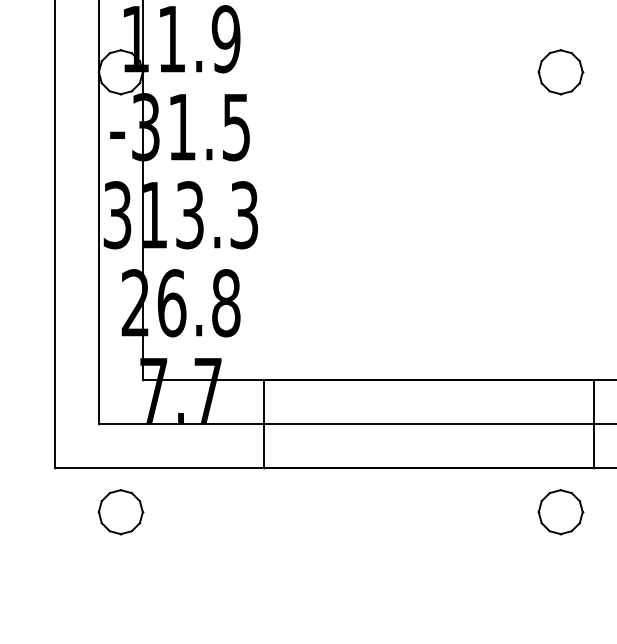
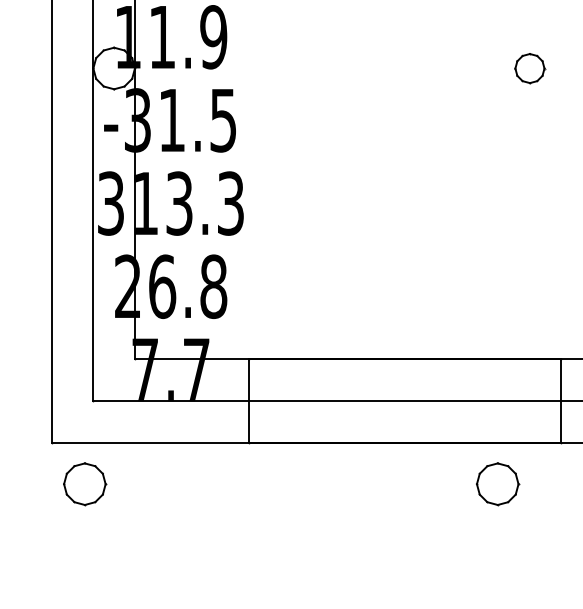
part: (560, 72) -> (529, 68), size x0.7
part: (120, 512) -> (84, 484), moved
part: (560, 512) -> (497, 484), moved

